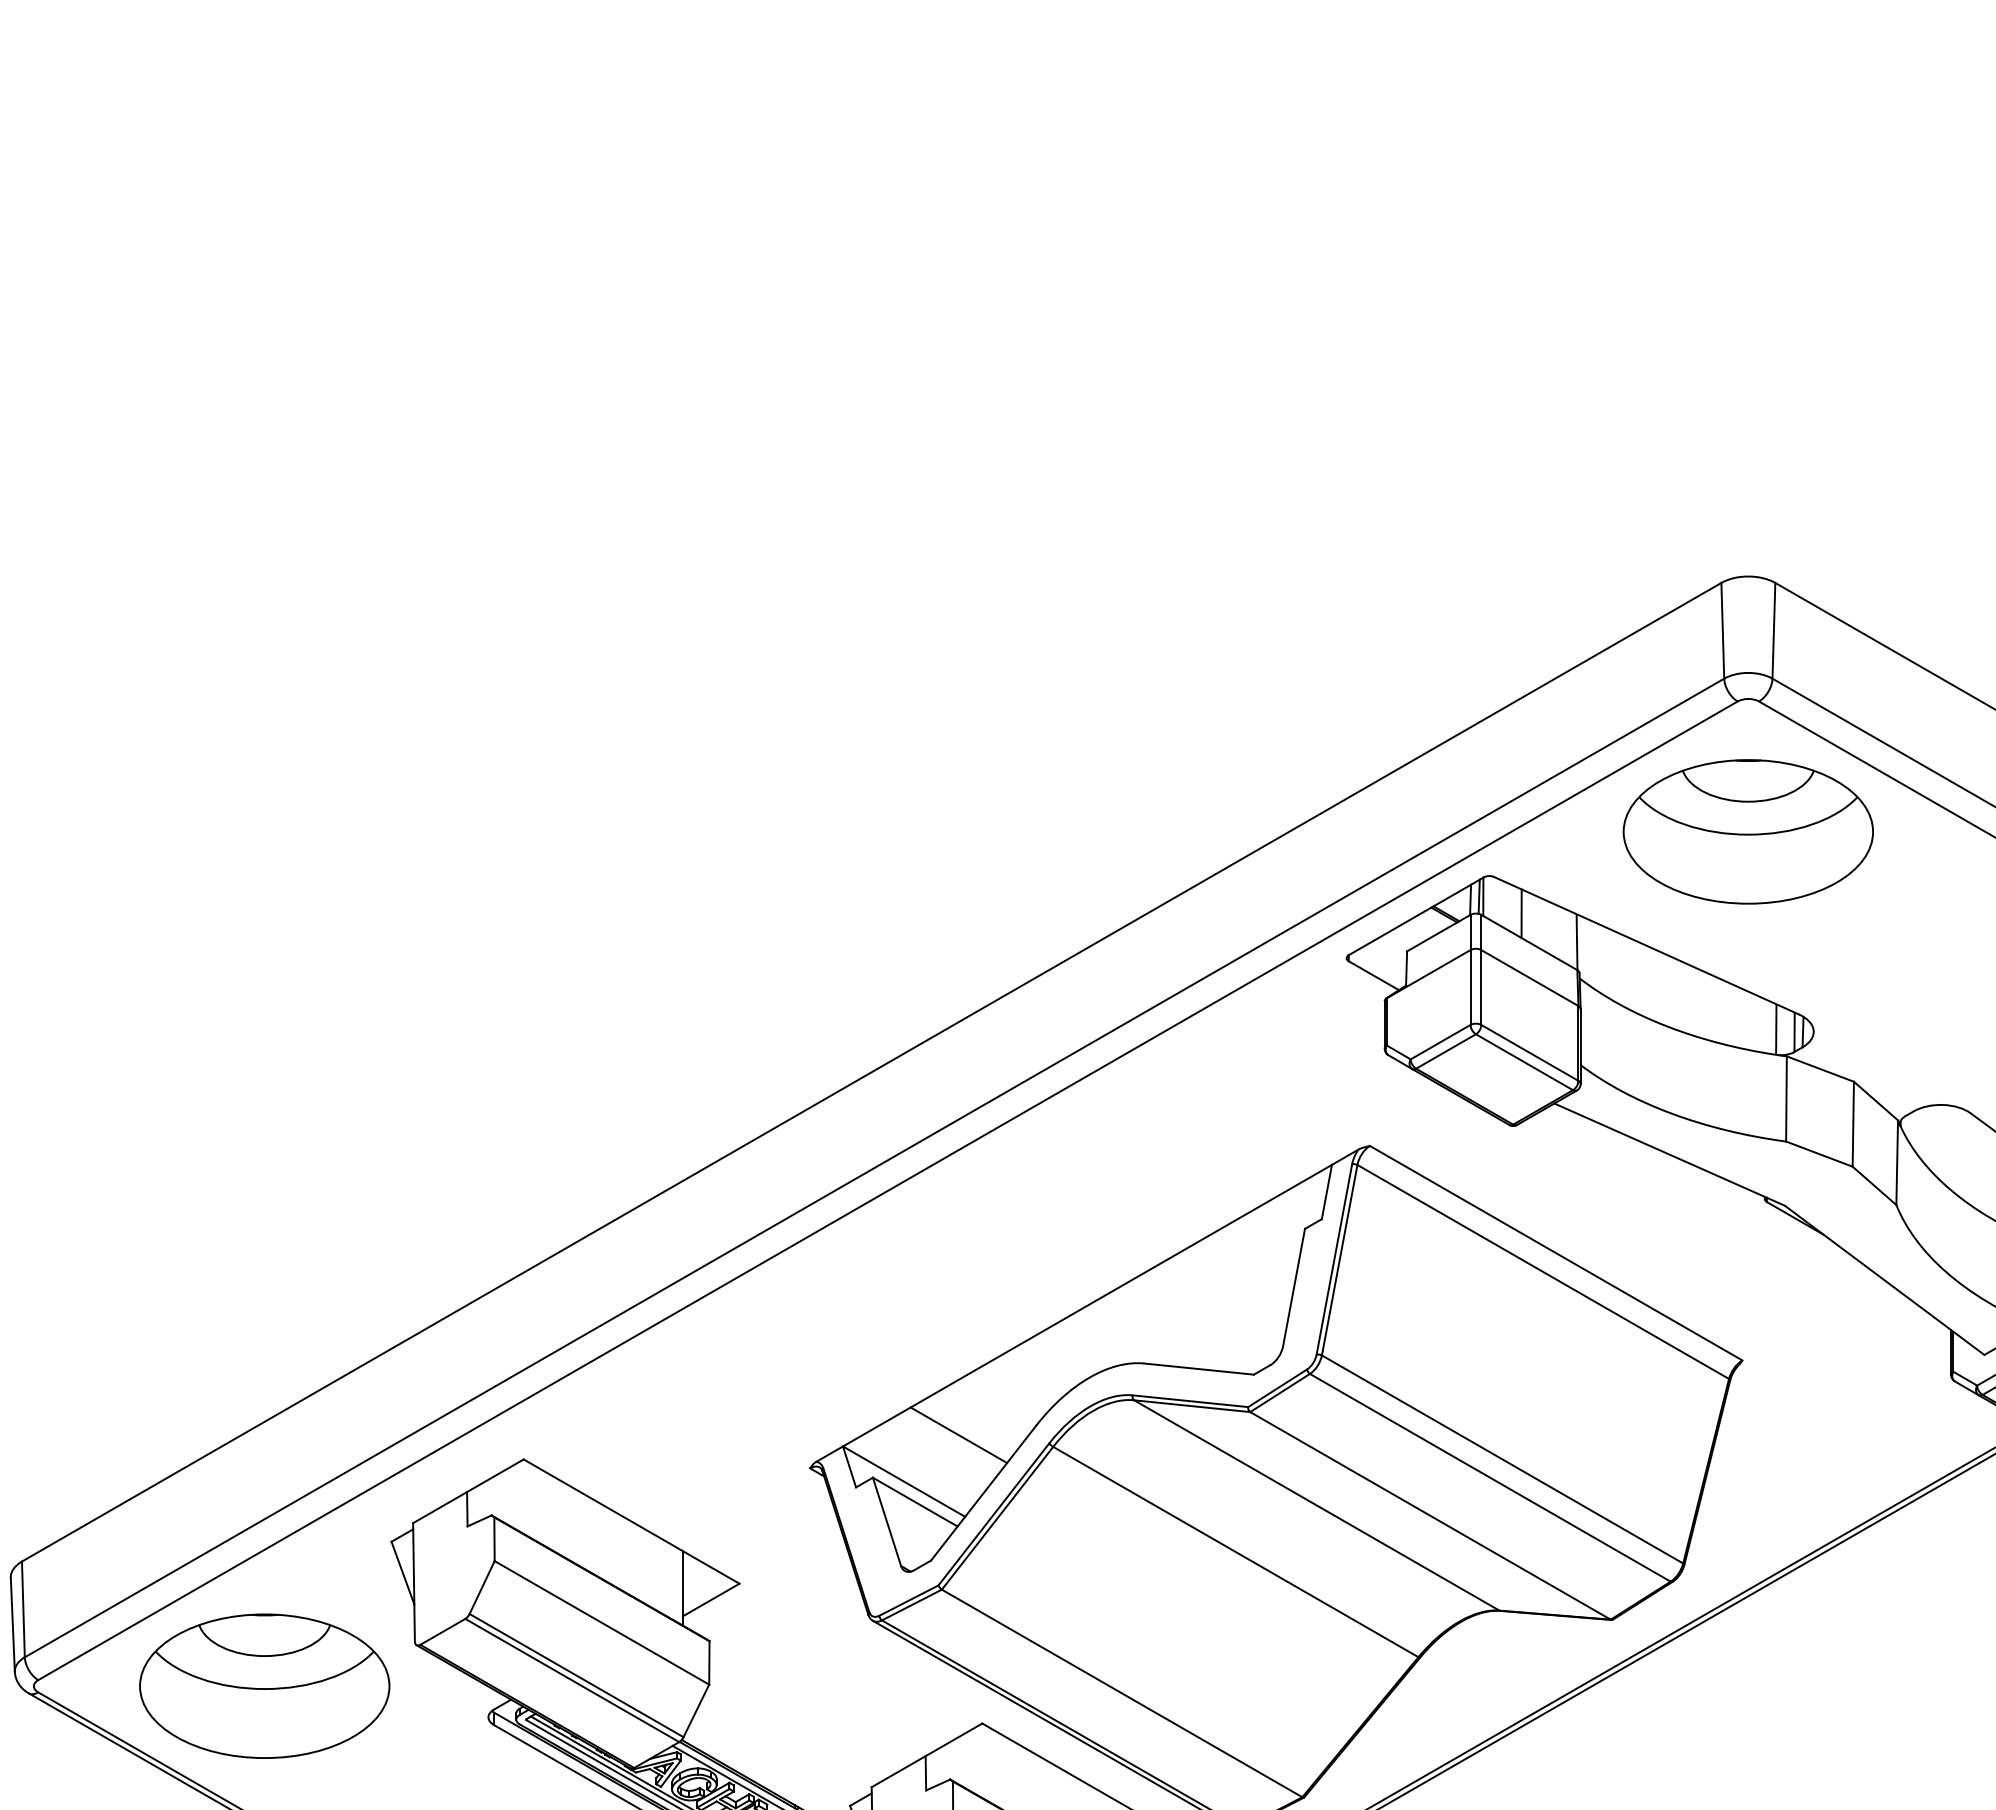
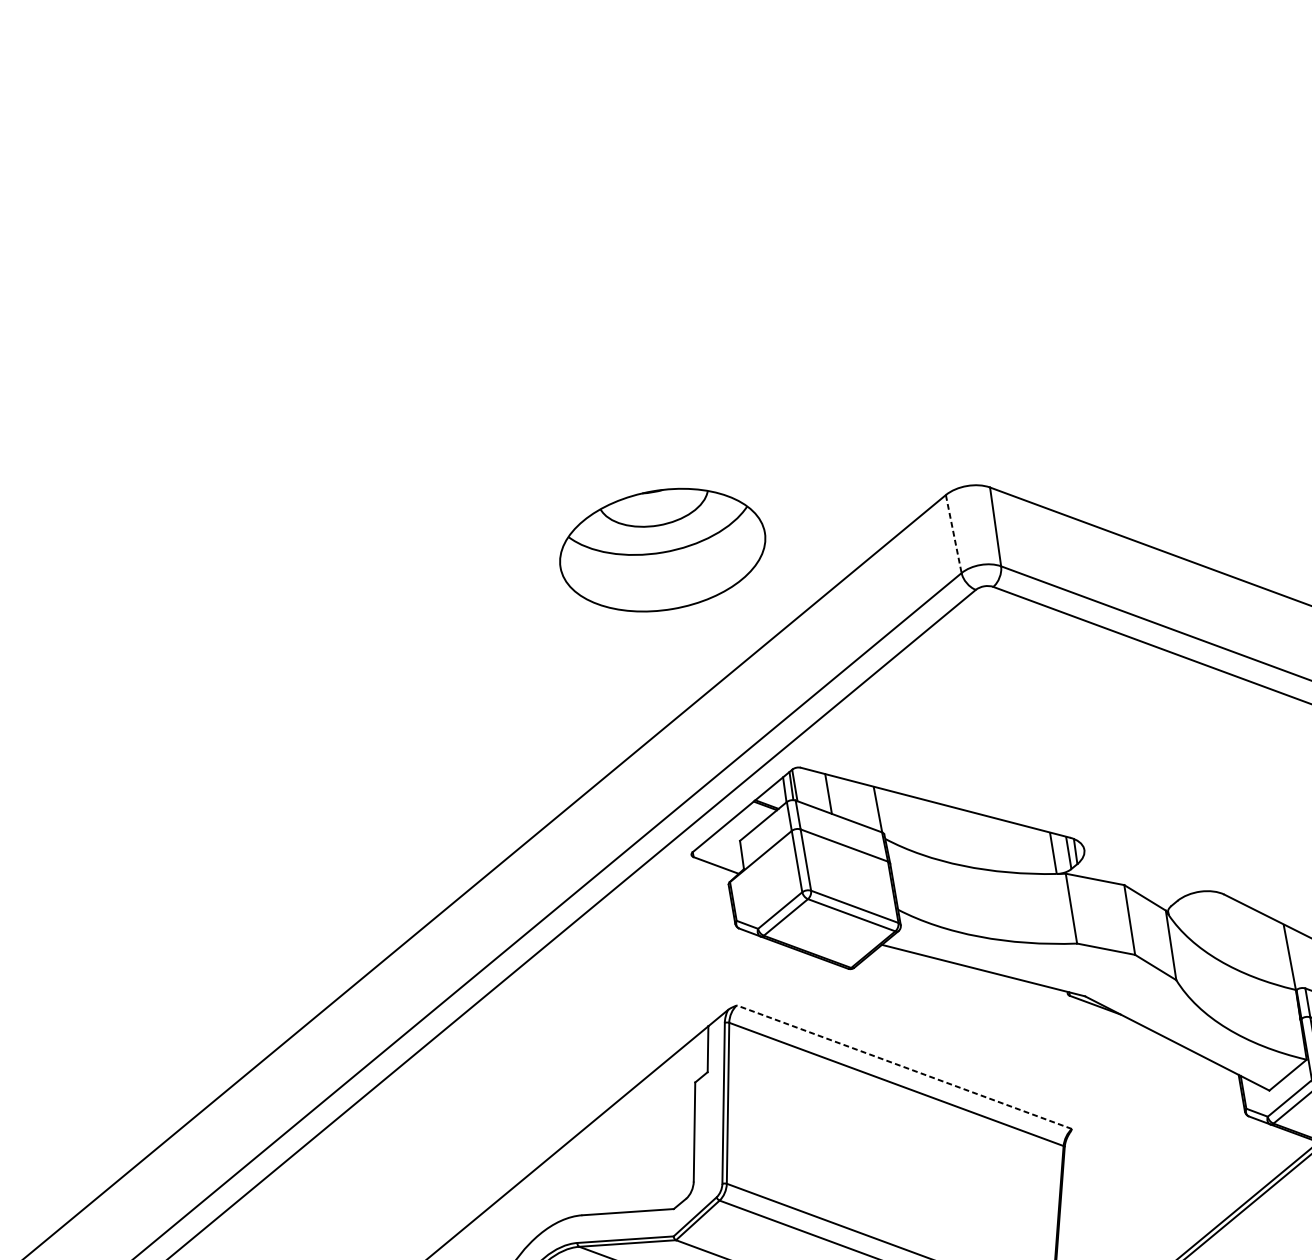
line: (1722, 630) -> (953, 533), solid -> dashed
part: (1747, 831) -> (661, 549), moved
line: (1556, 1253) -> (904, 1067), solid -> dashed

